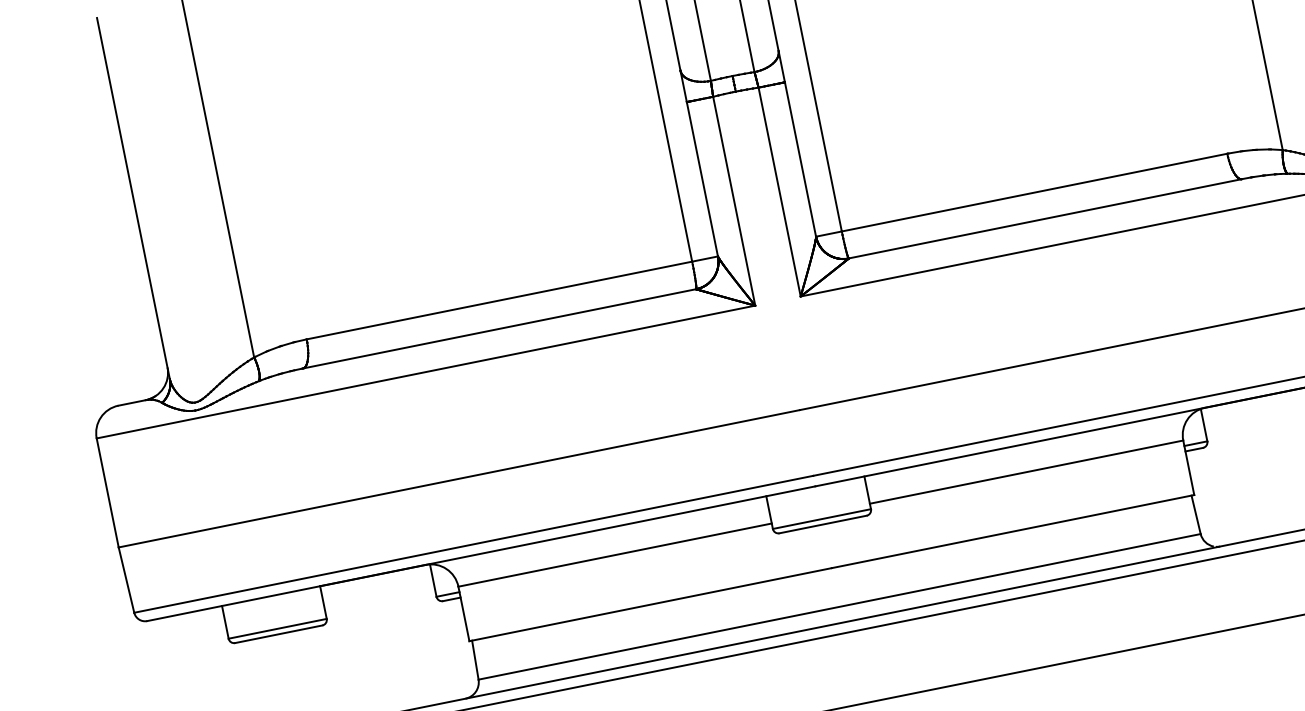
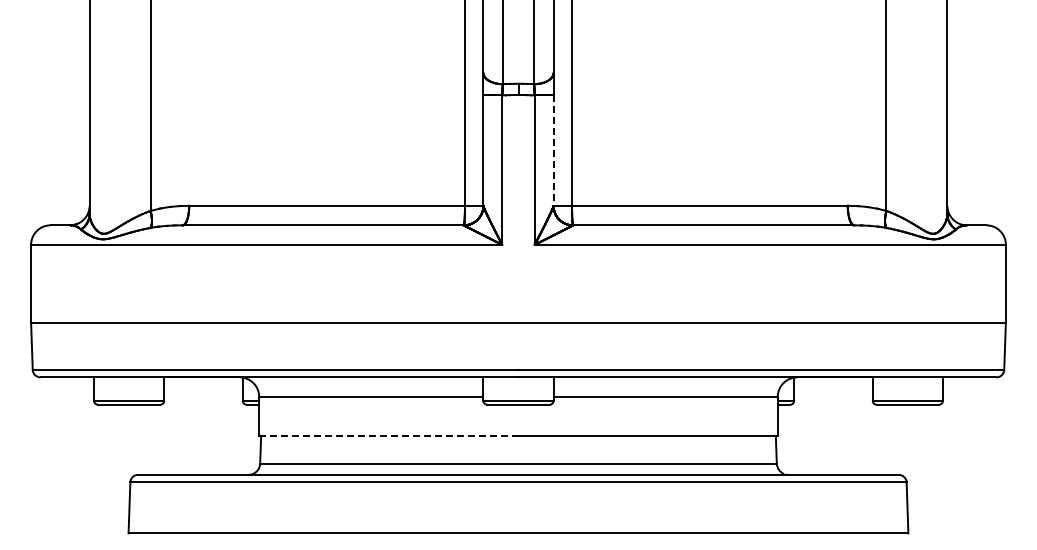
line: (800, 160) -> (553, 151), solid -> dashed
line: (650, 604) -> (388, 435), solid -> dashed

